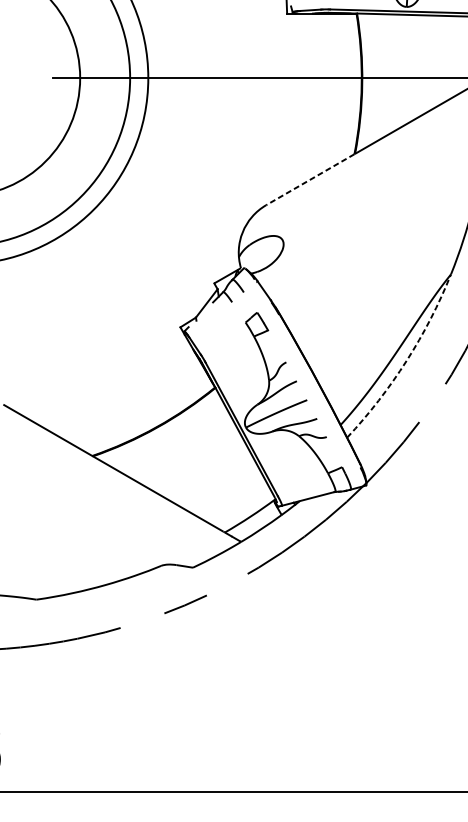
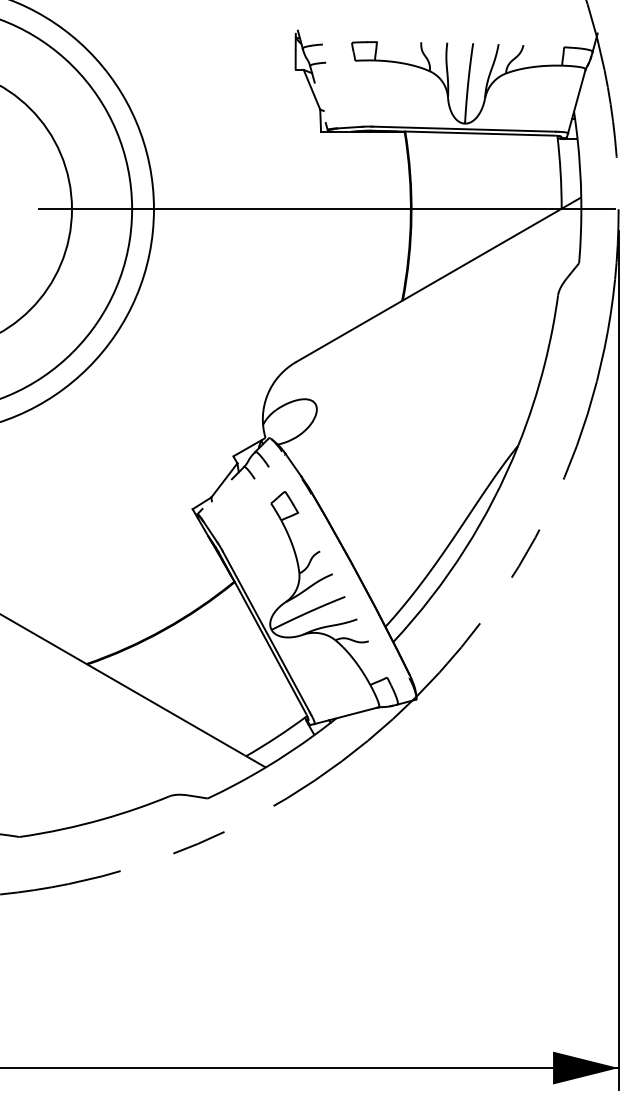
line: (309, 179) -> (348, 331), dashed -> solid
arc: (406, 360) -> (464, 549), dashed -> solid

